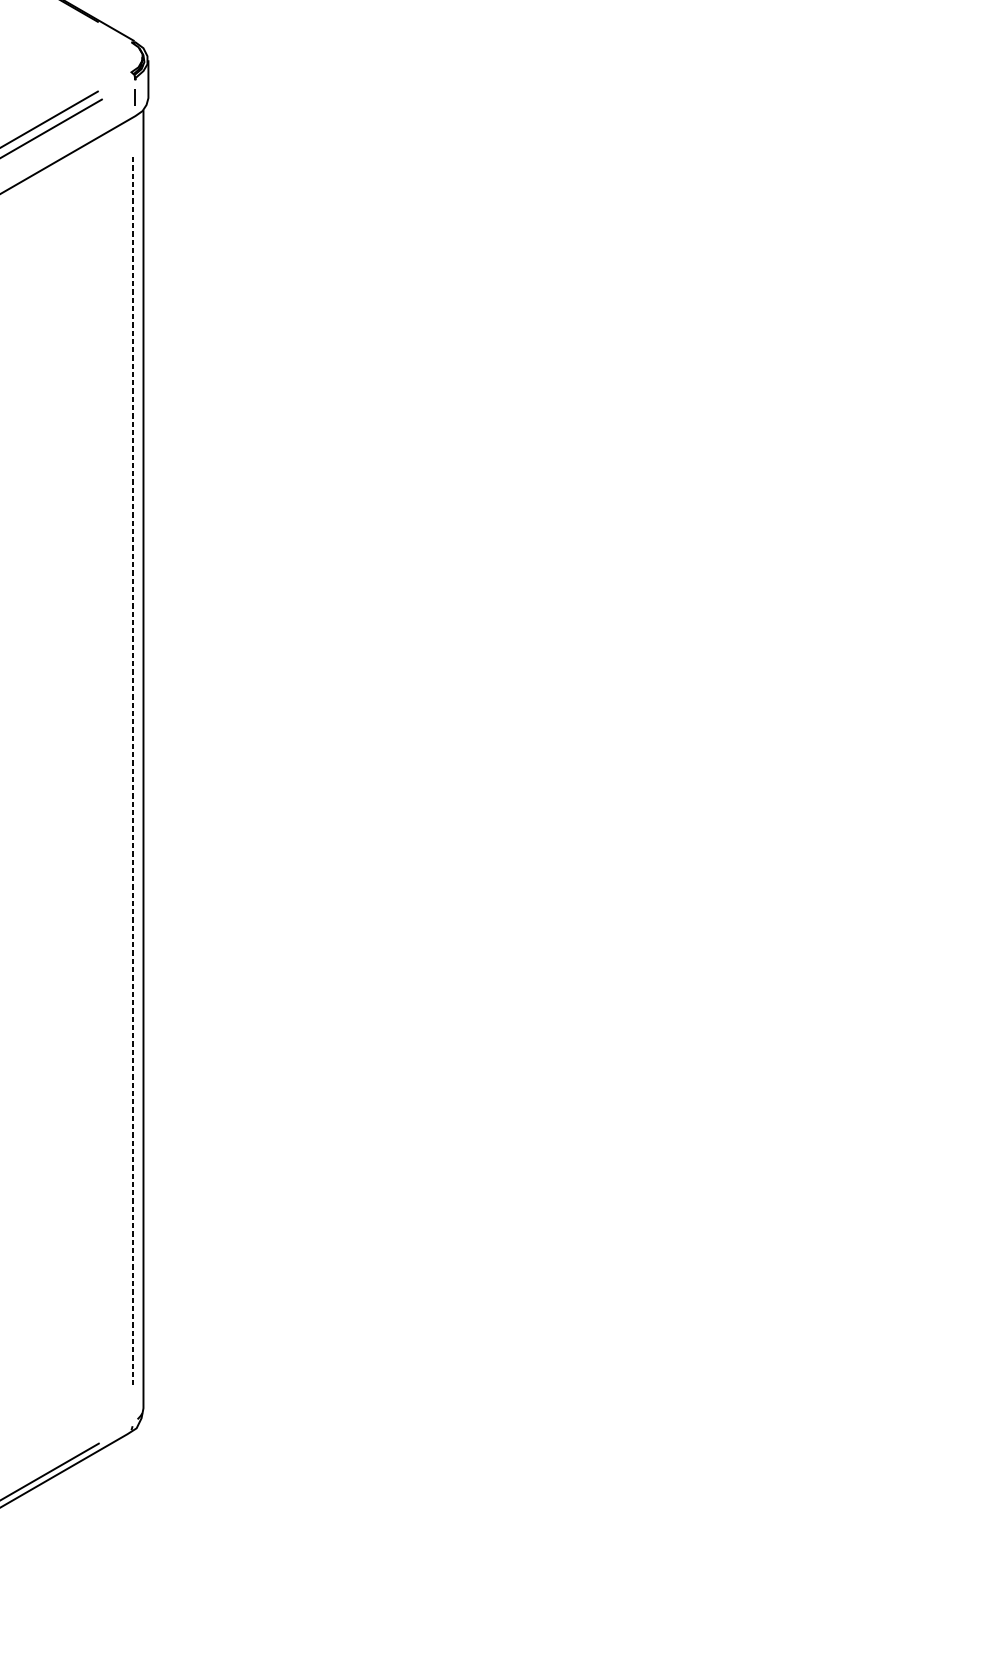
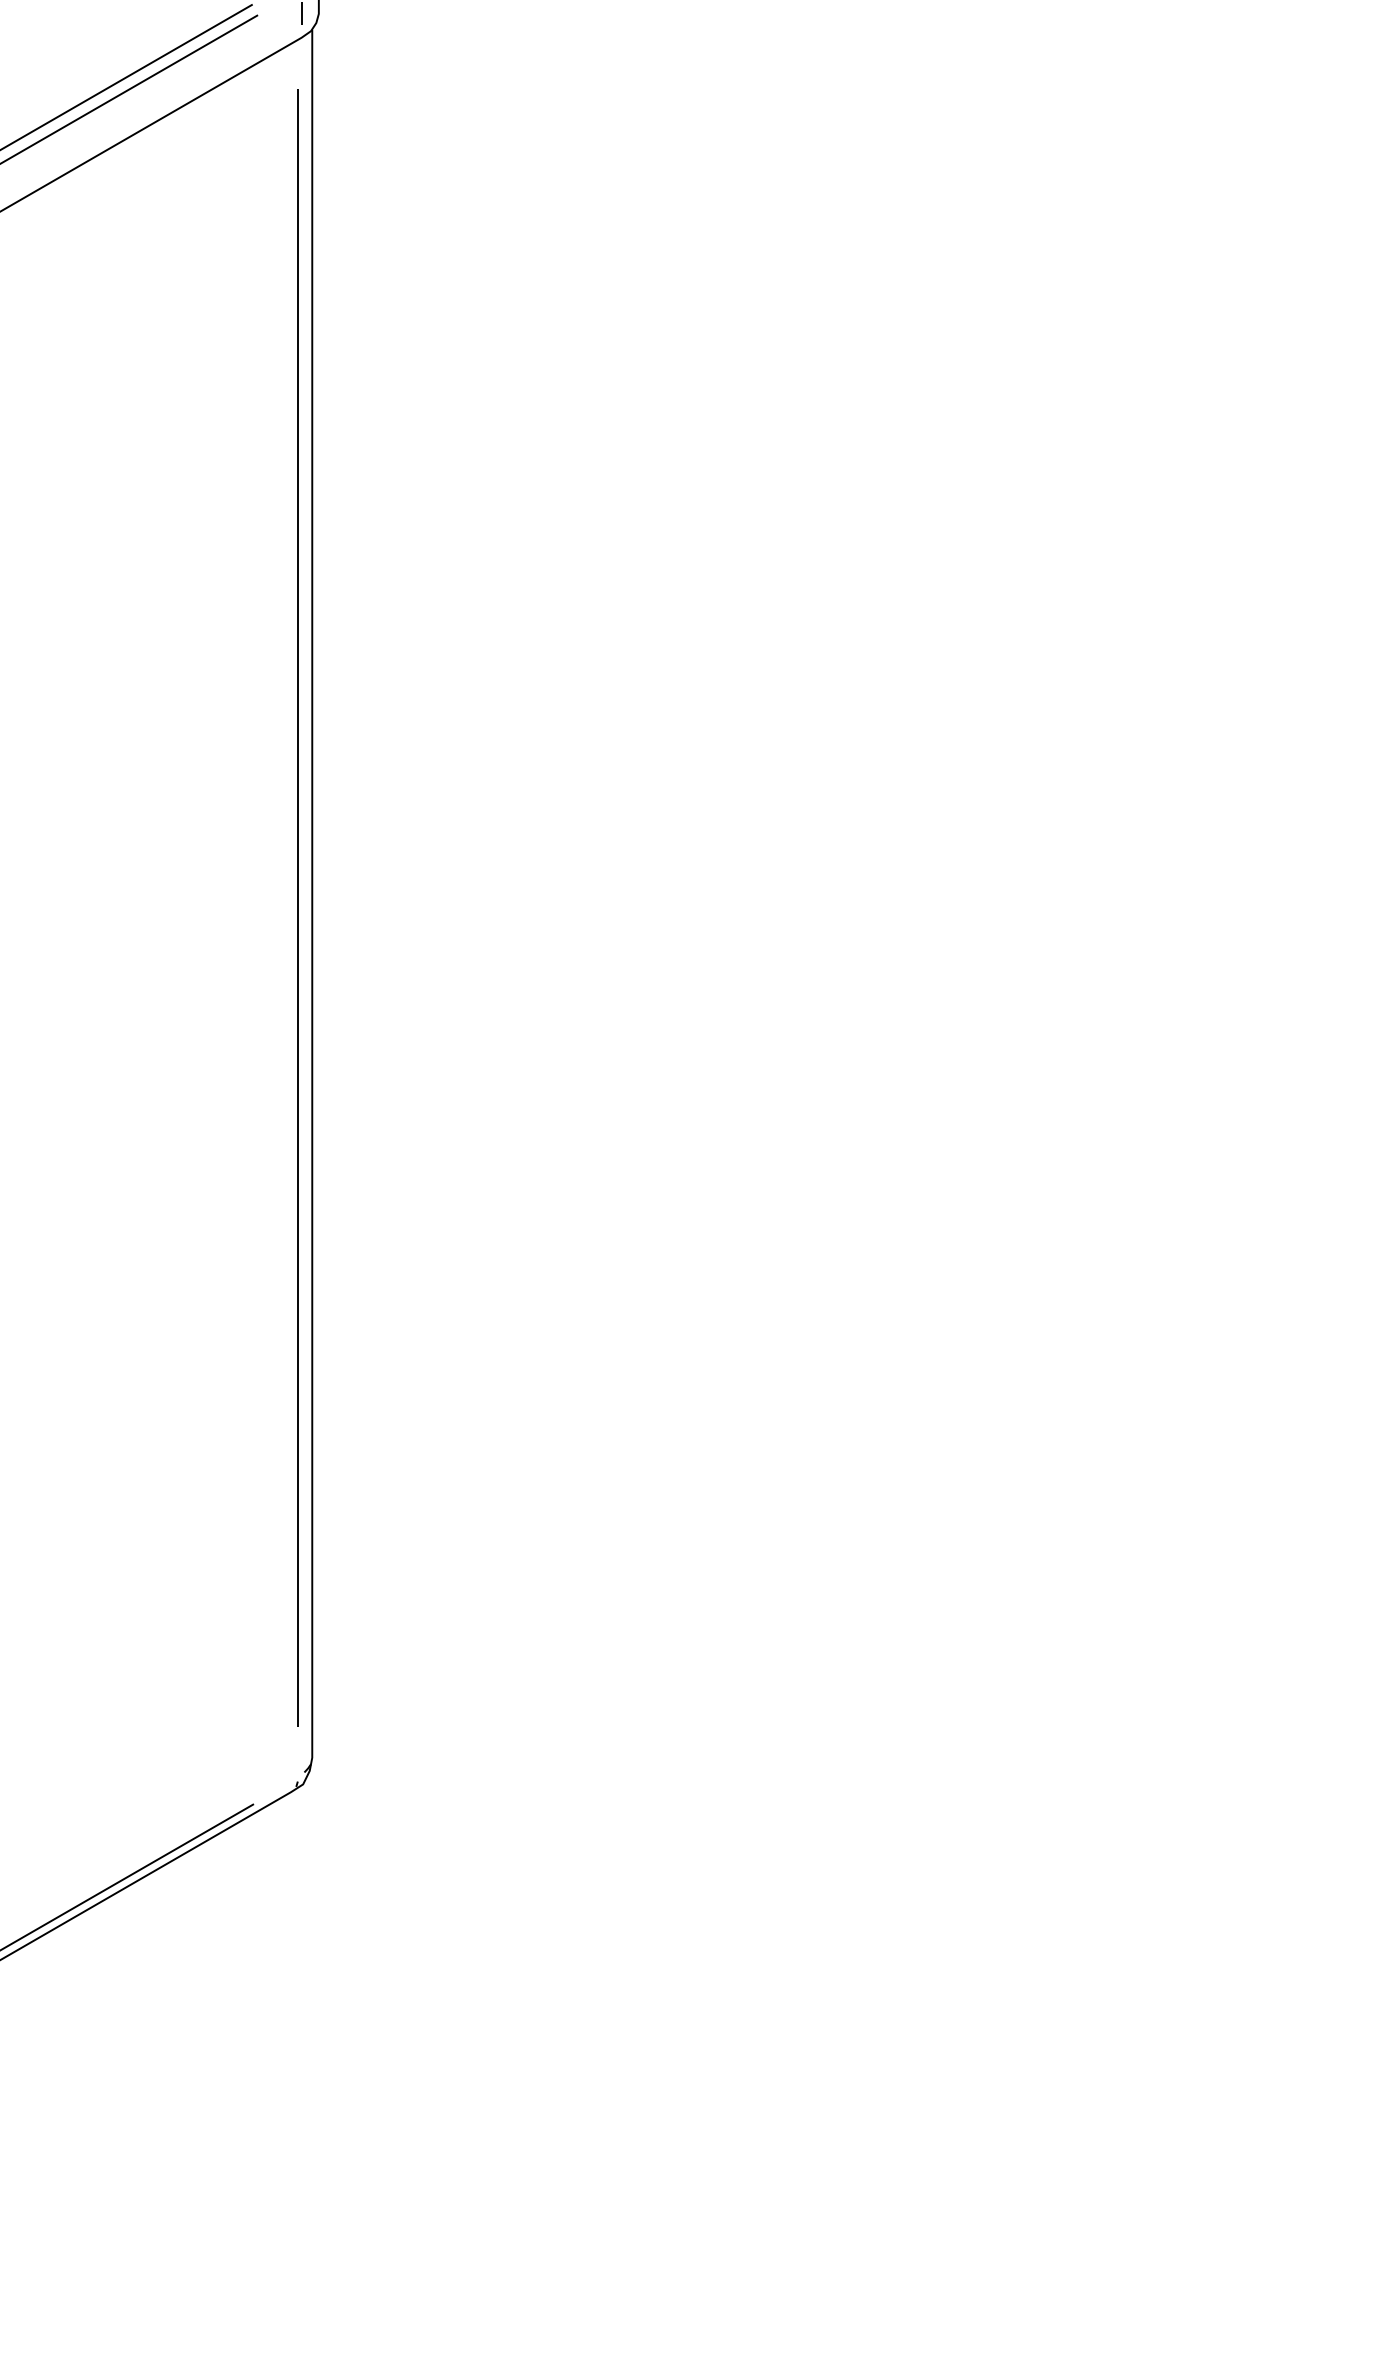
line: (132, 770) -> (297, 908), dashed -> solid

